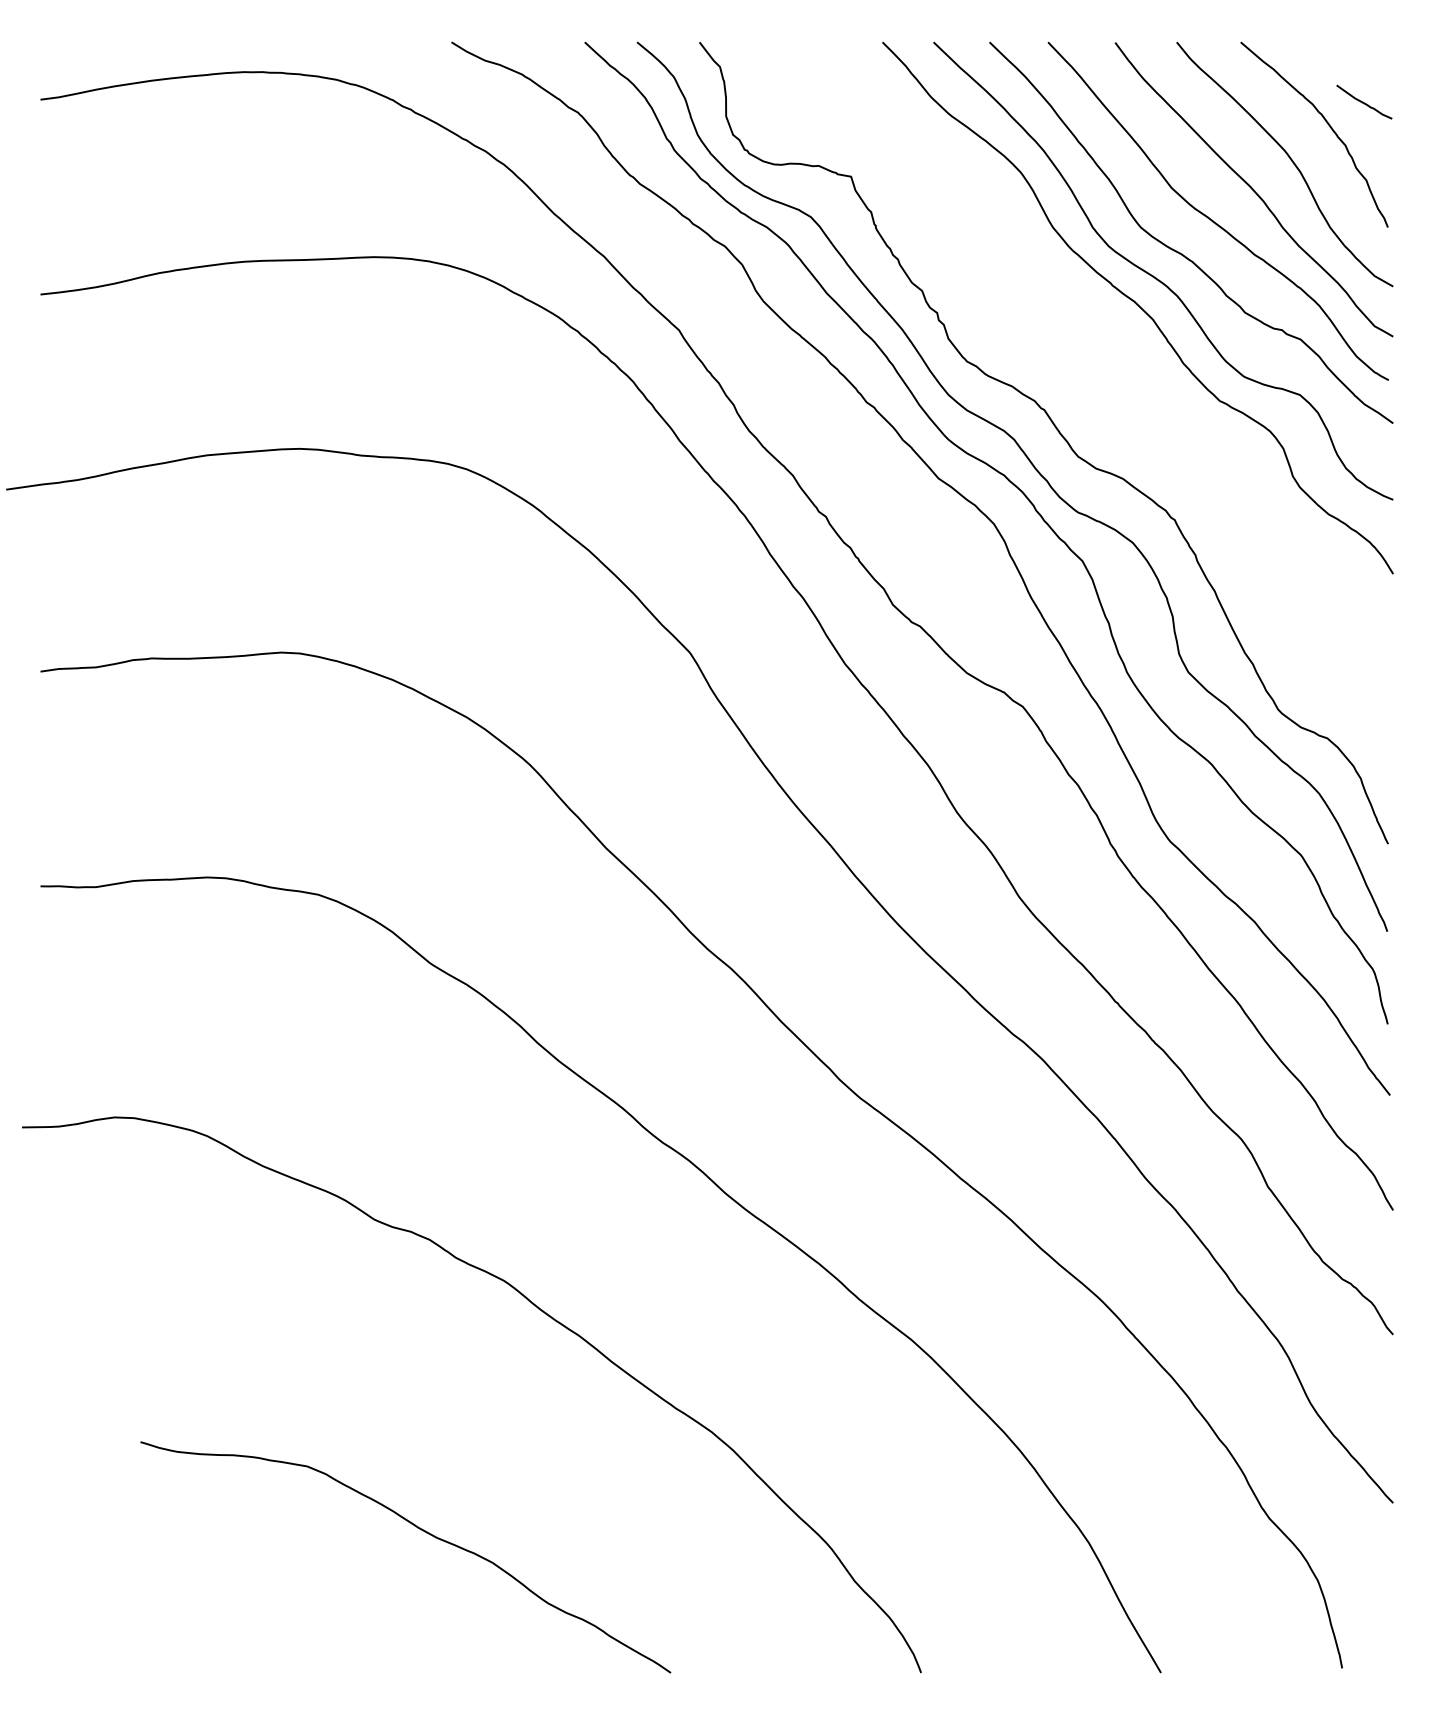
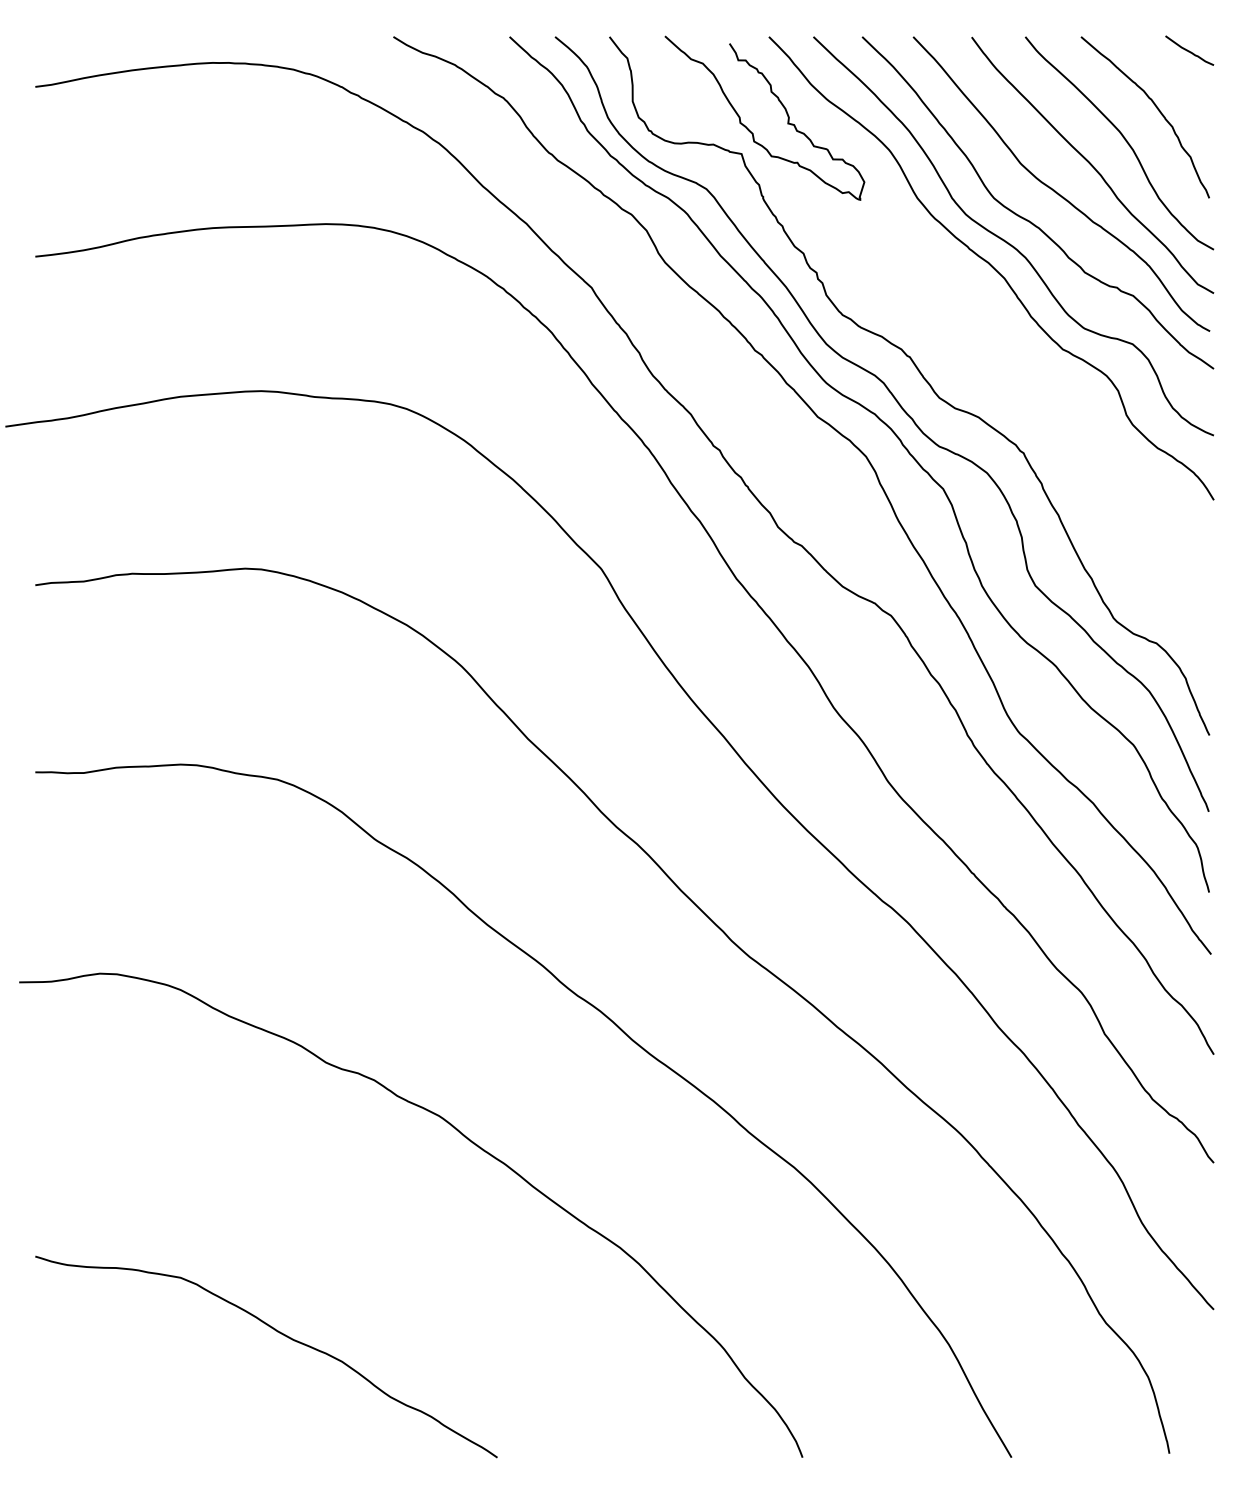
curve: (1363, 101) -> (1188, 50), moved
curve: (862, 150) -> (751, 131), added
curve: (419, 1529) -> (278, 1332), moved

